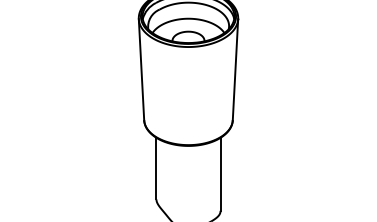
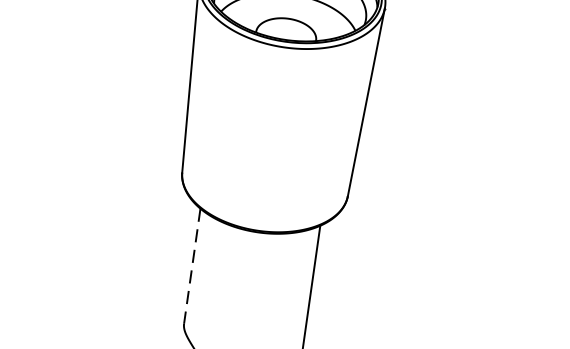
line: (156, 168) -> (192, 266), solid -> dashed

